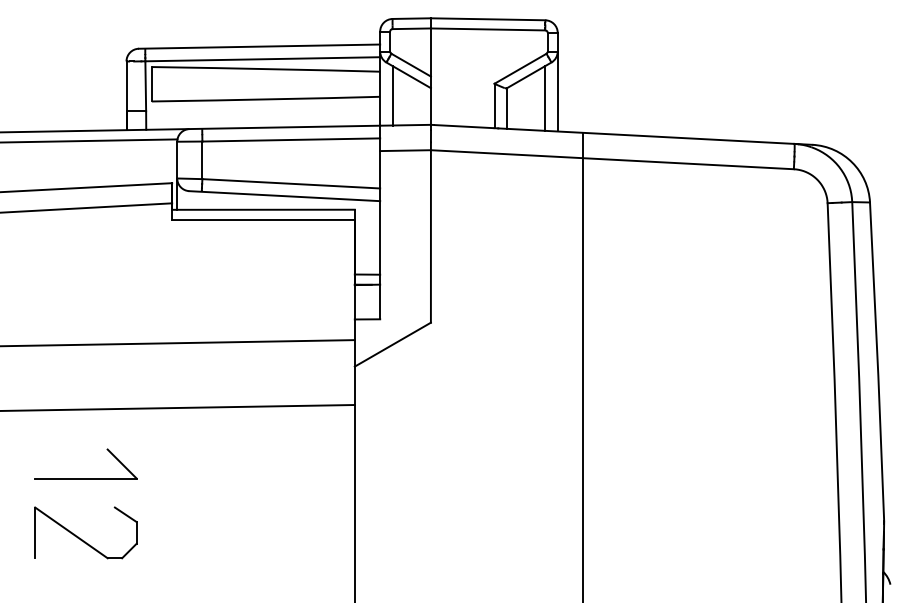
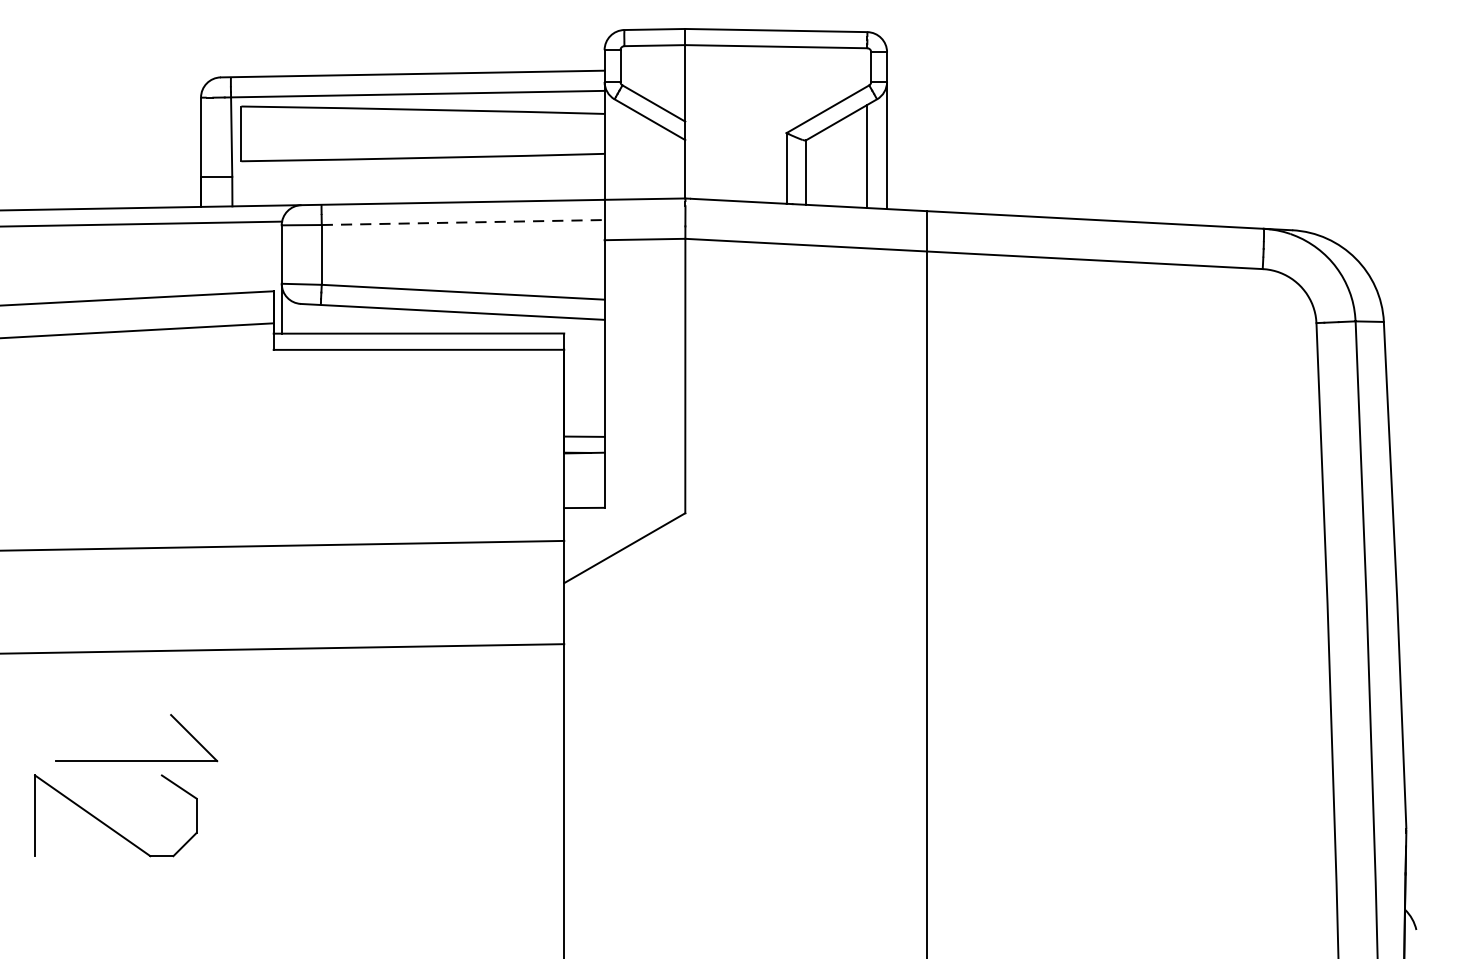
line: (392, 95) -> (624, 151), removed
line: (291, 139) -> (463, 221), solid -> dashed
part: (81, 538) -> (108, 824), moved

